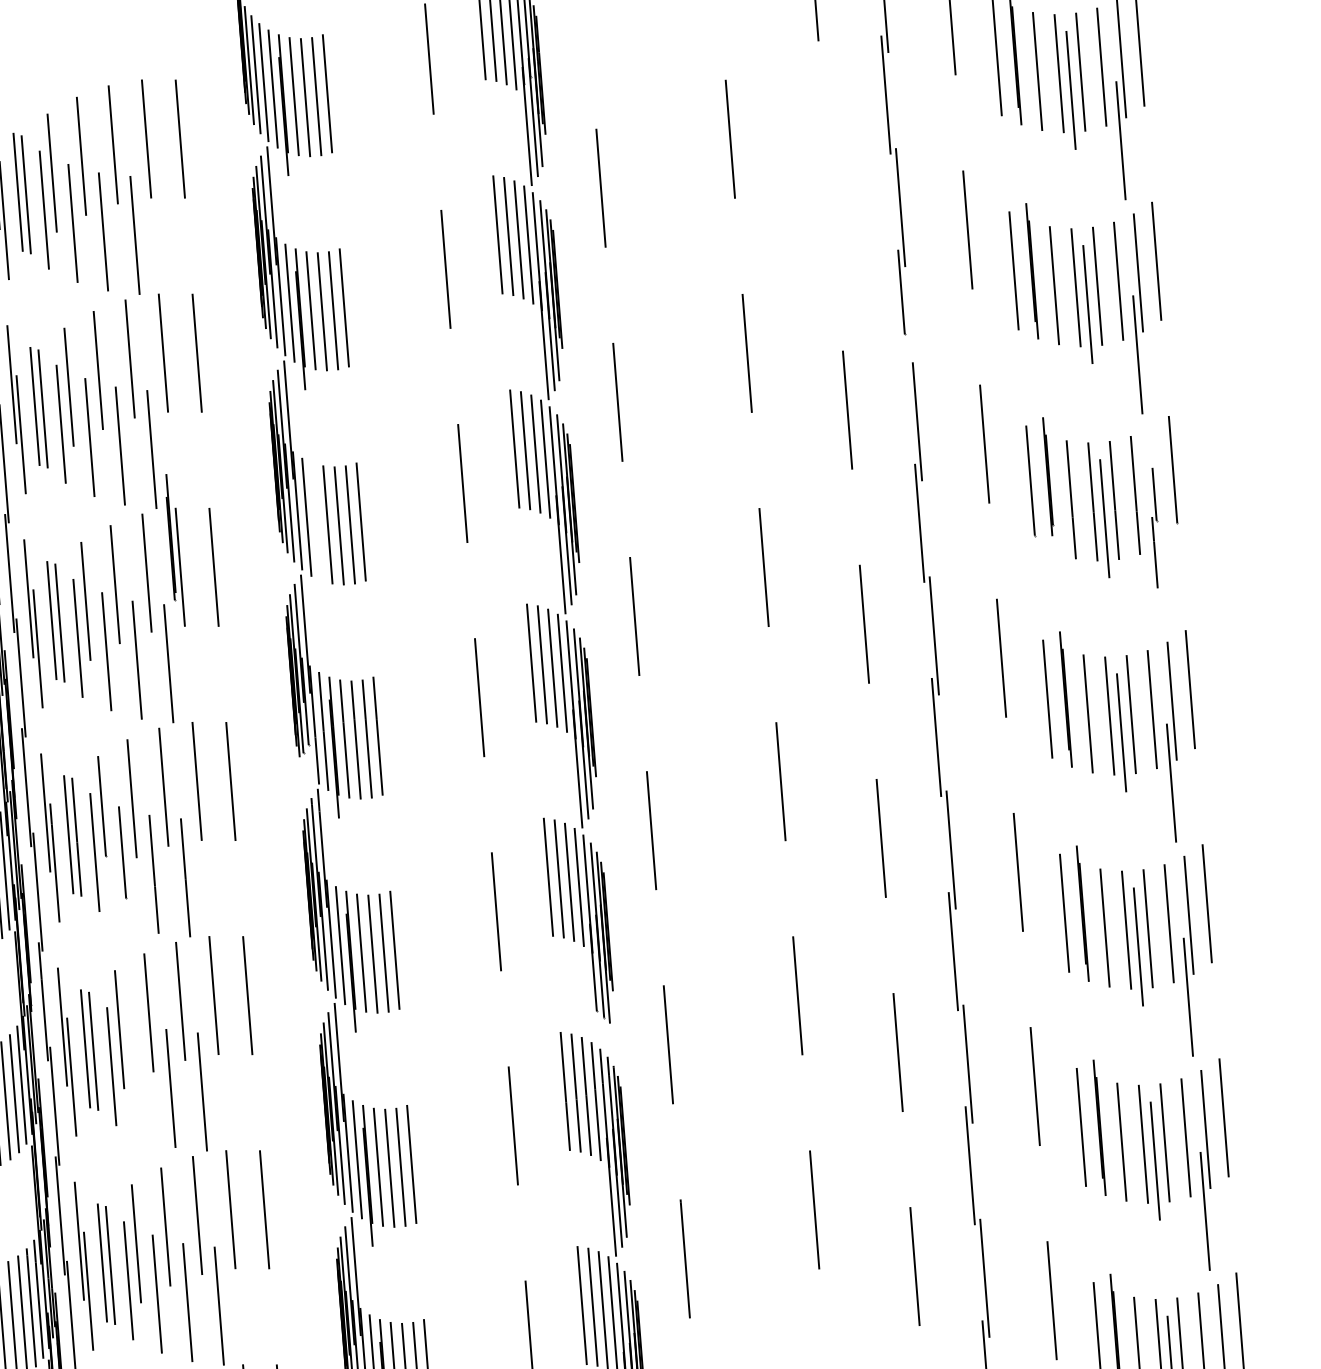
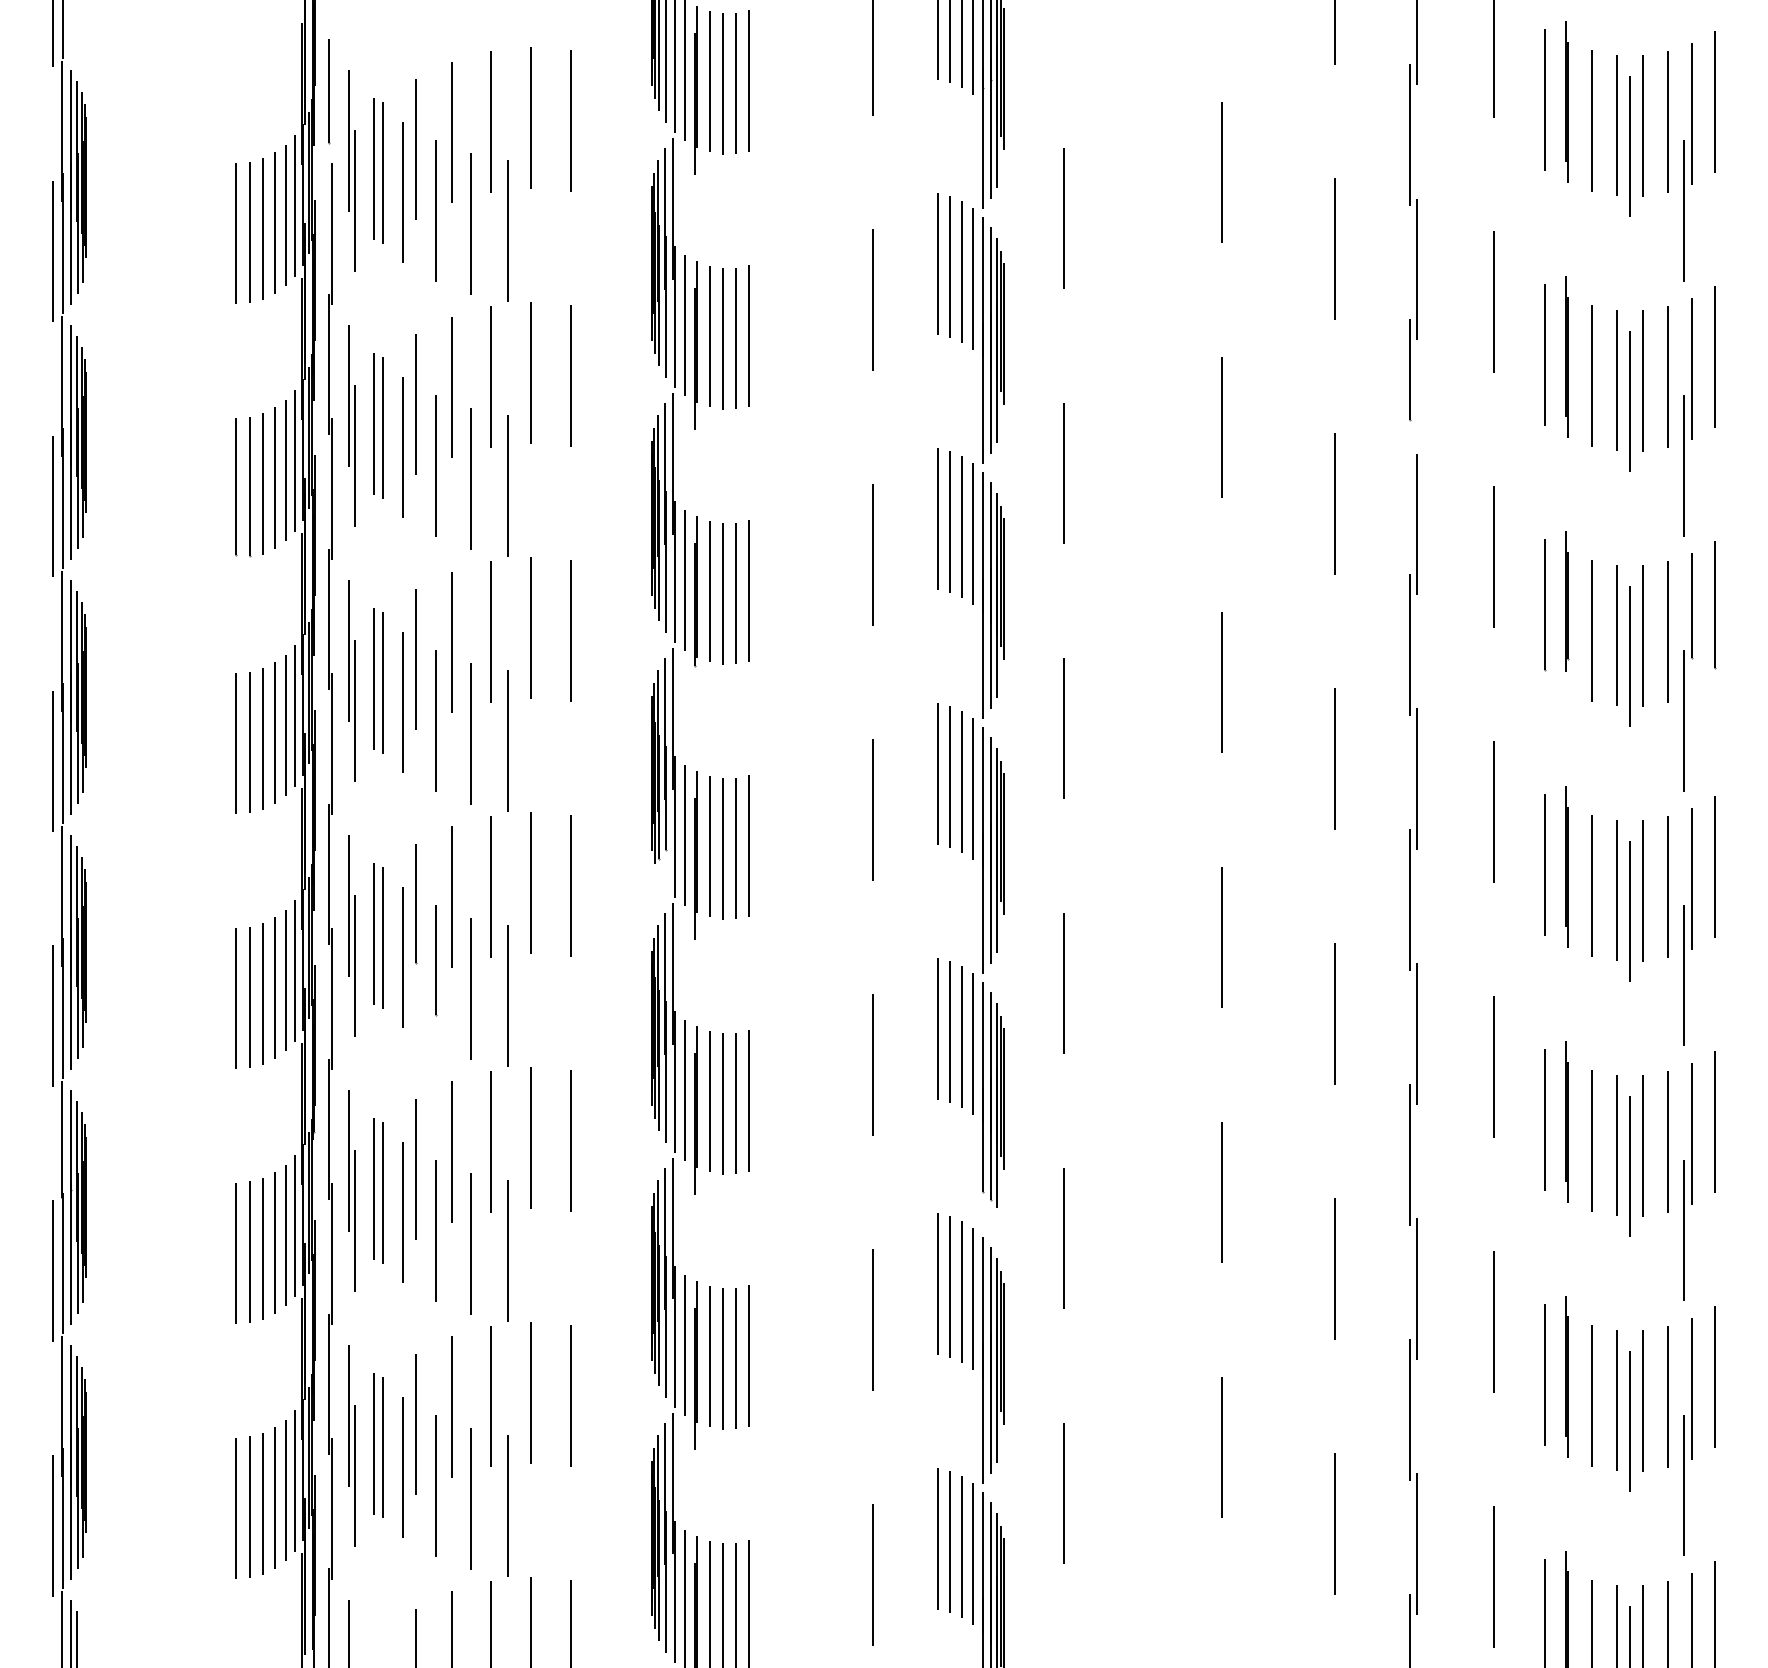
line: (830, 195) -> (1335, 248), added
part: (1155, 528) -> (1688, 672), size x1.67
line: (169, 537) -> (695, 591), moved
line: (140, 1079) -> (436, 1230), added

